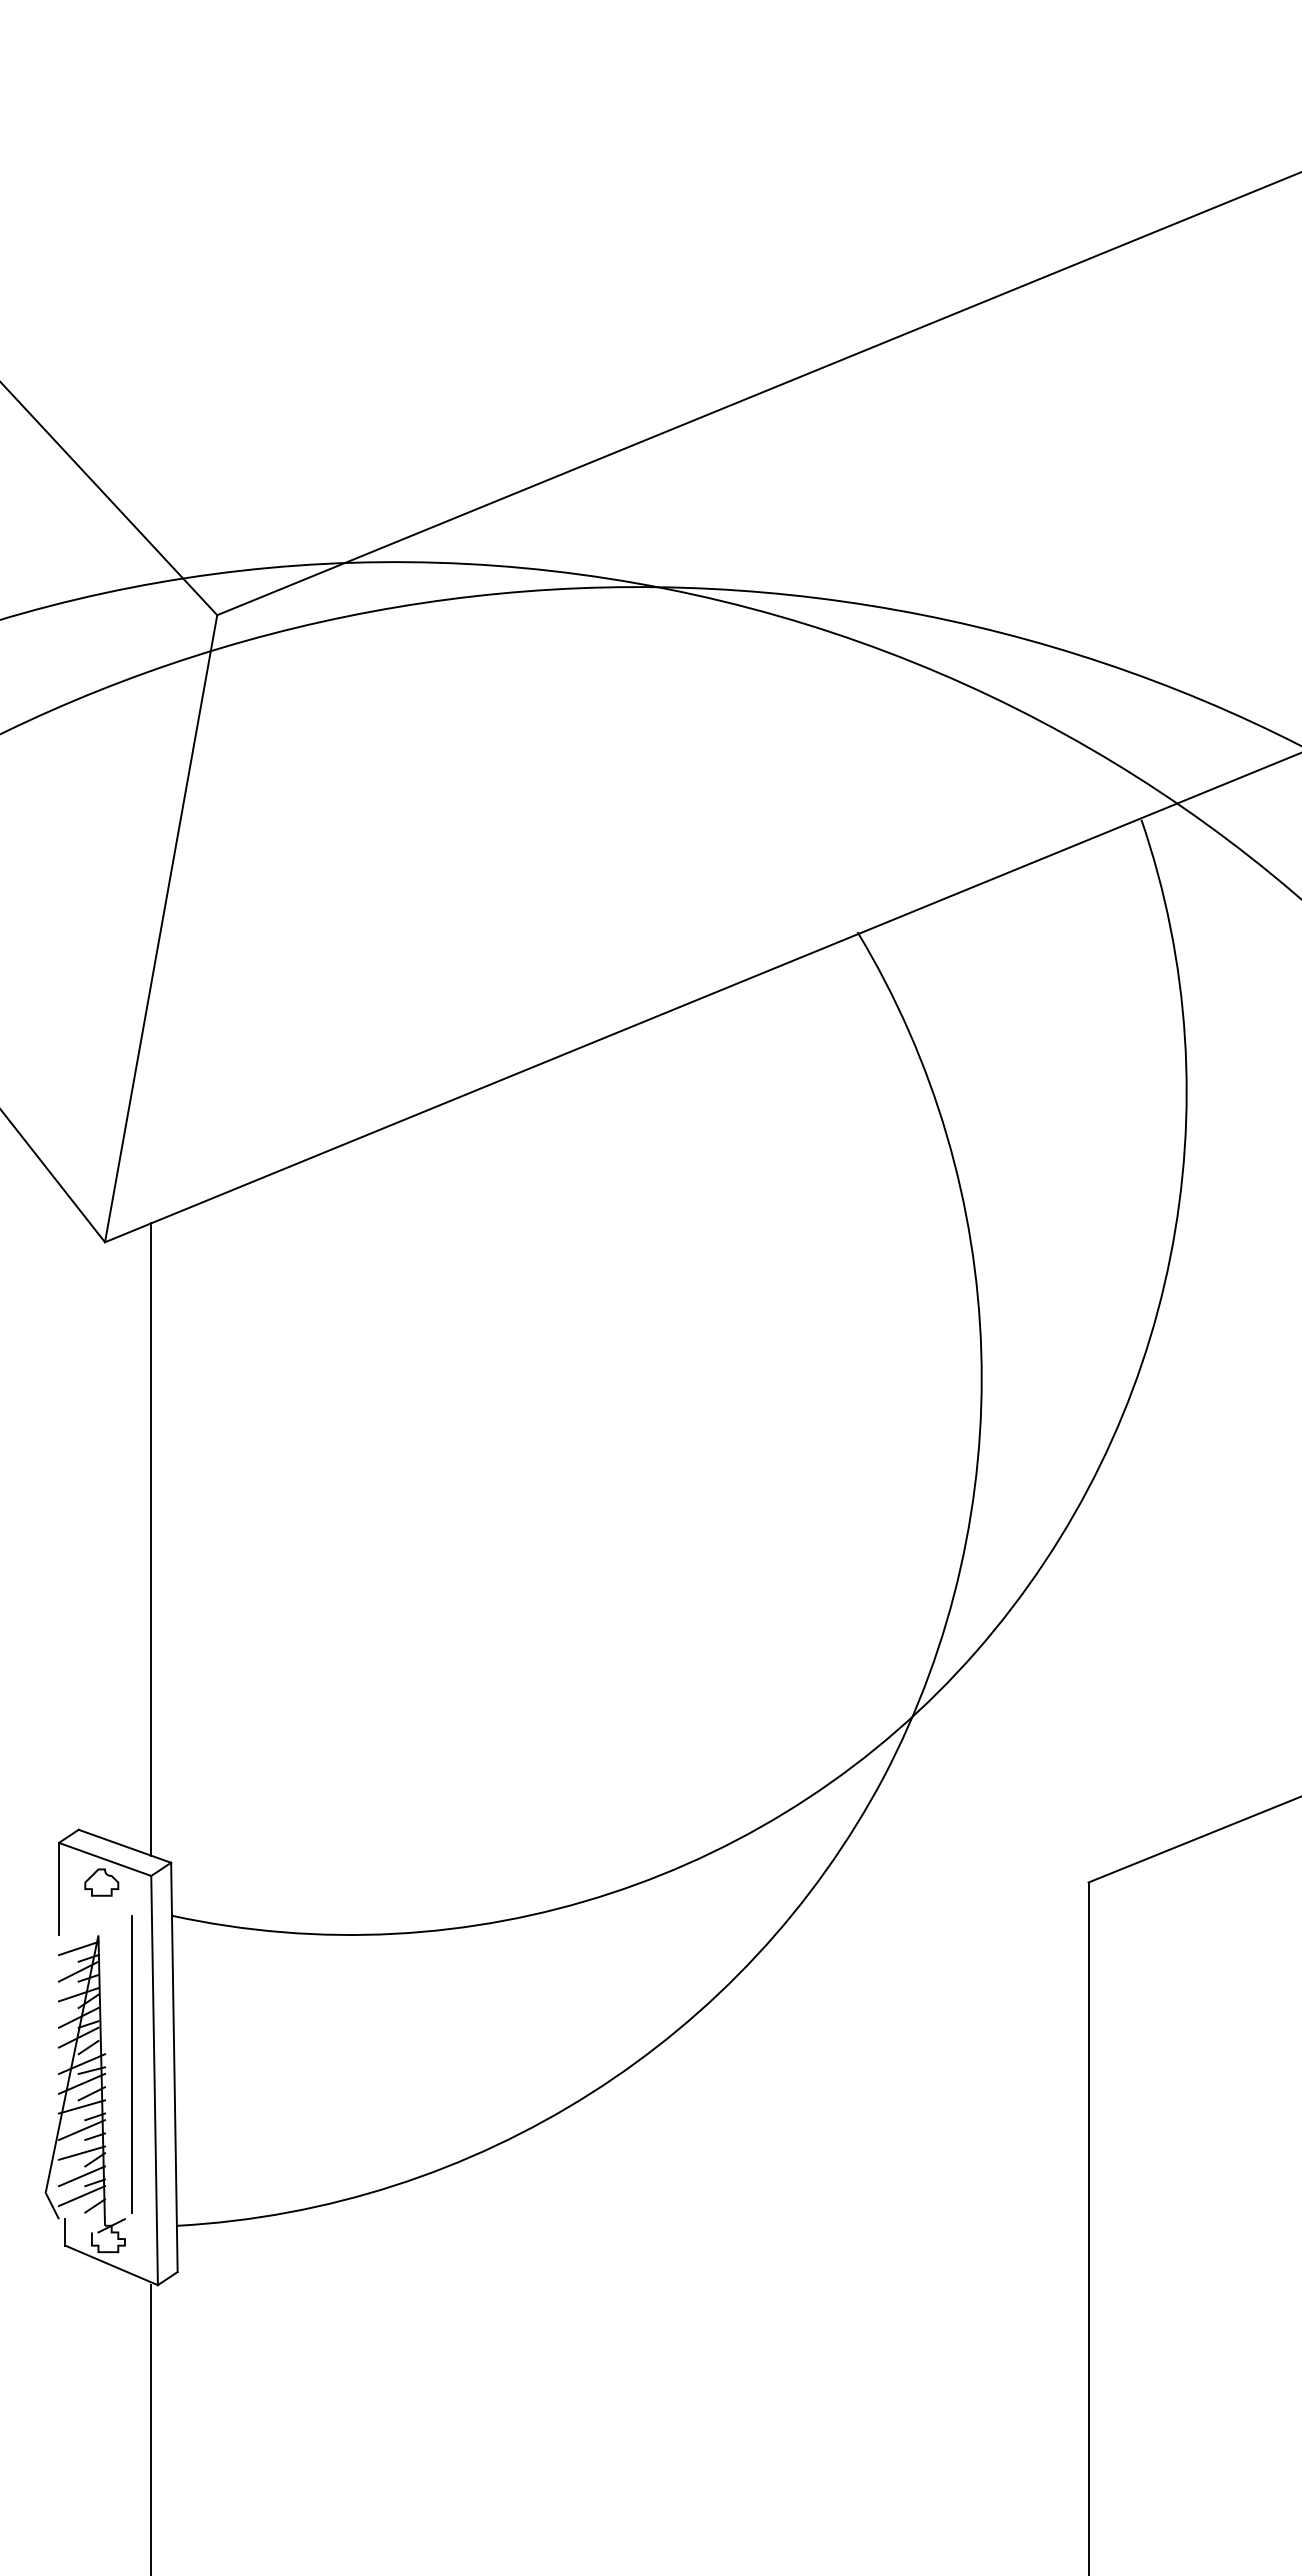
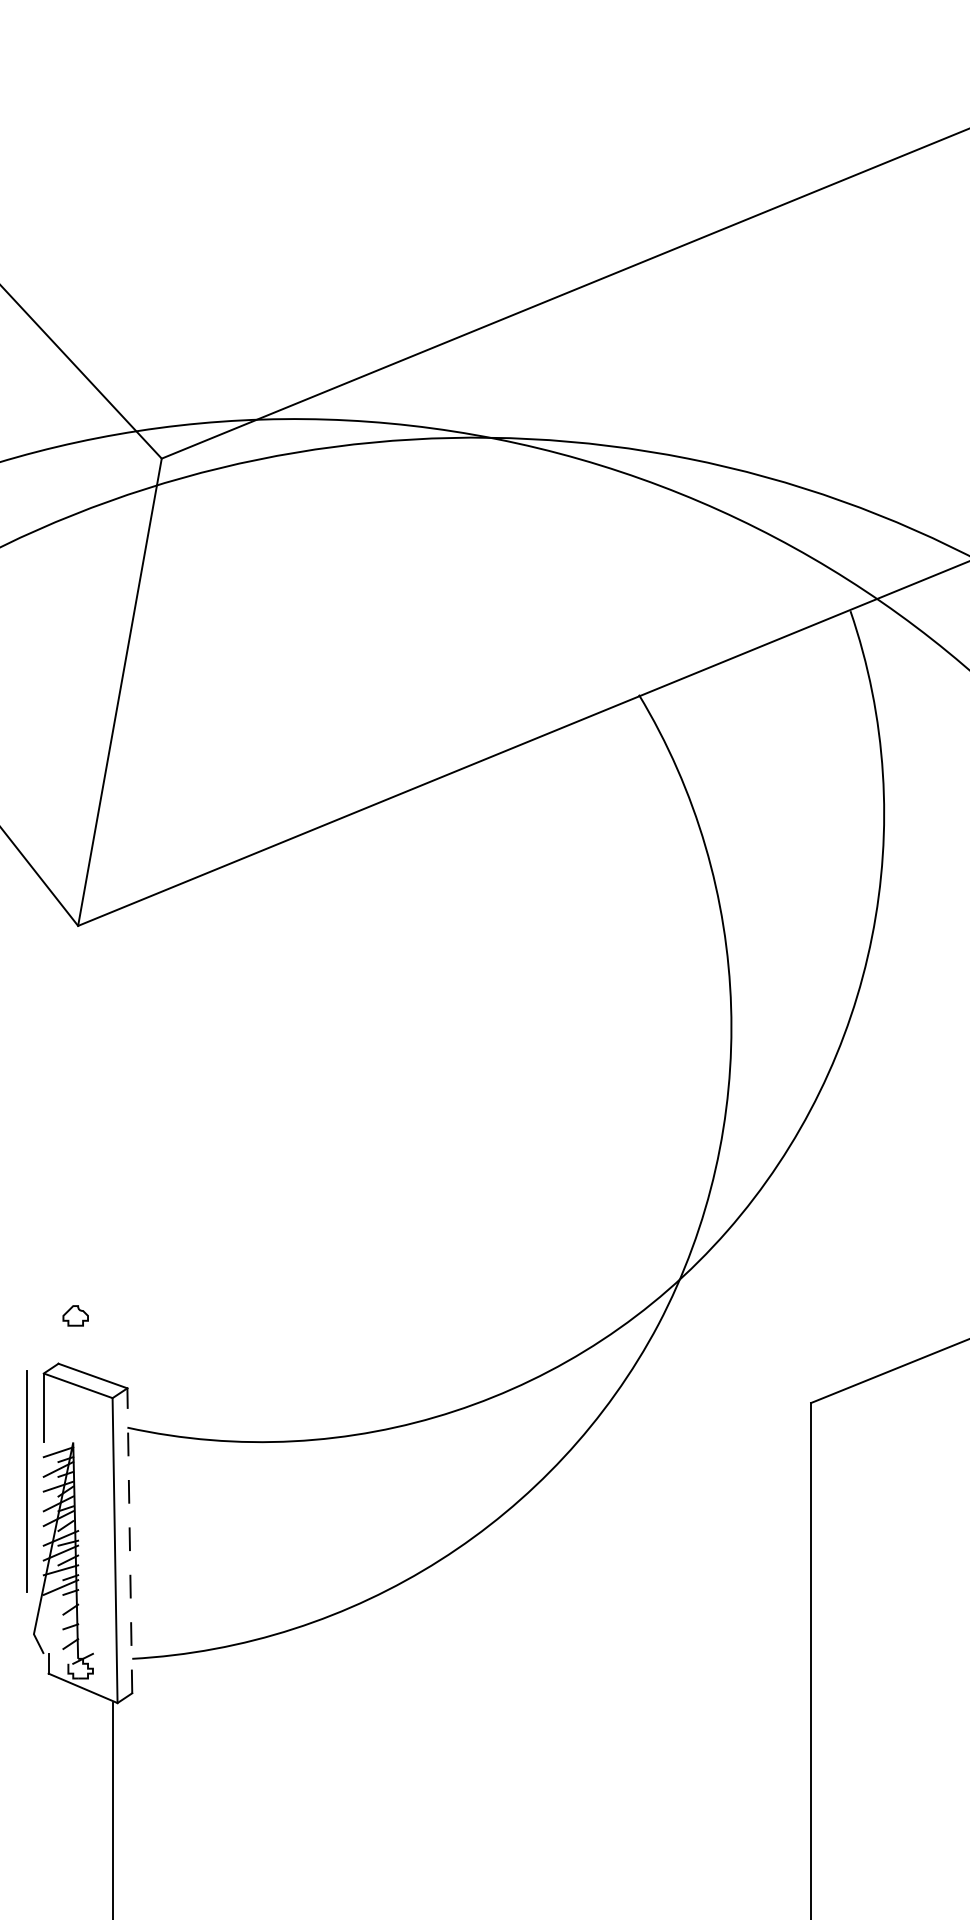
line: (151, 1539) -> (112, 1147), removed
part: (101, 1882) -> (75, 1315), moved
line: (131, 2064) -> (27, 1482), moved
line: (174, 2067) -> (129, 1540), solid -> dashed
line: (81, 2152) -> (60, 1604), removed
line: (81, 2176) -> (60, 1622), removed
line: (81, 2196) -> (60, 1637), removed

